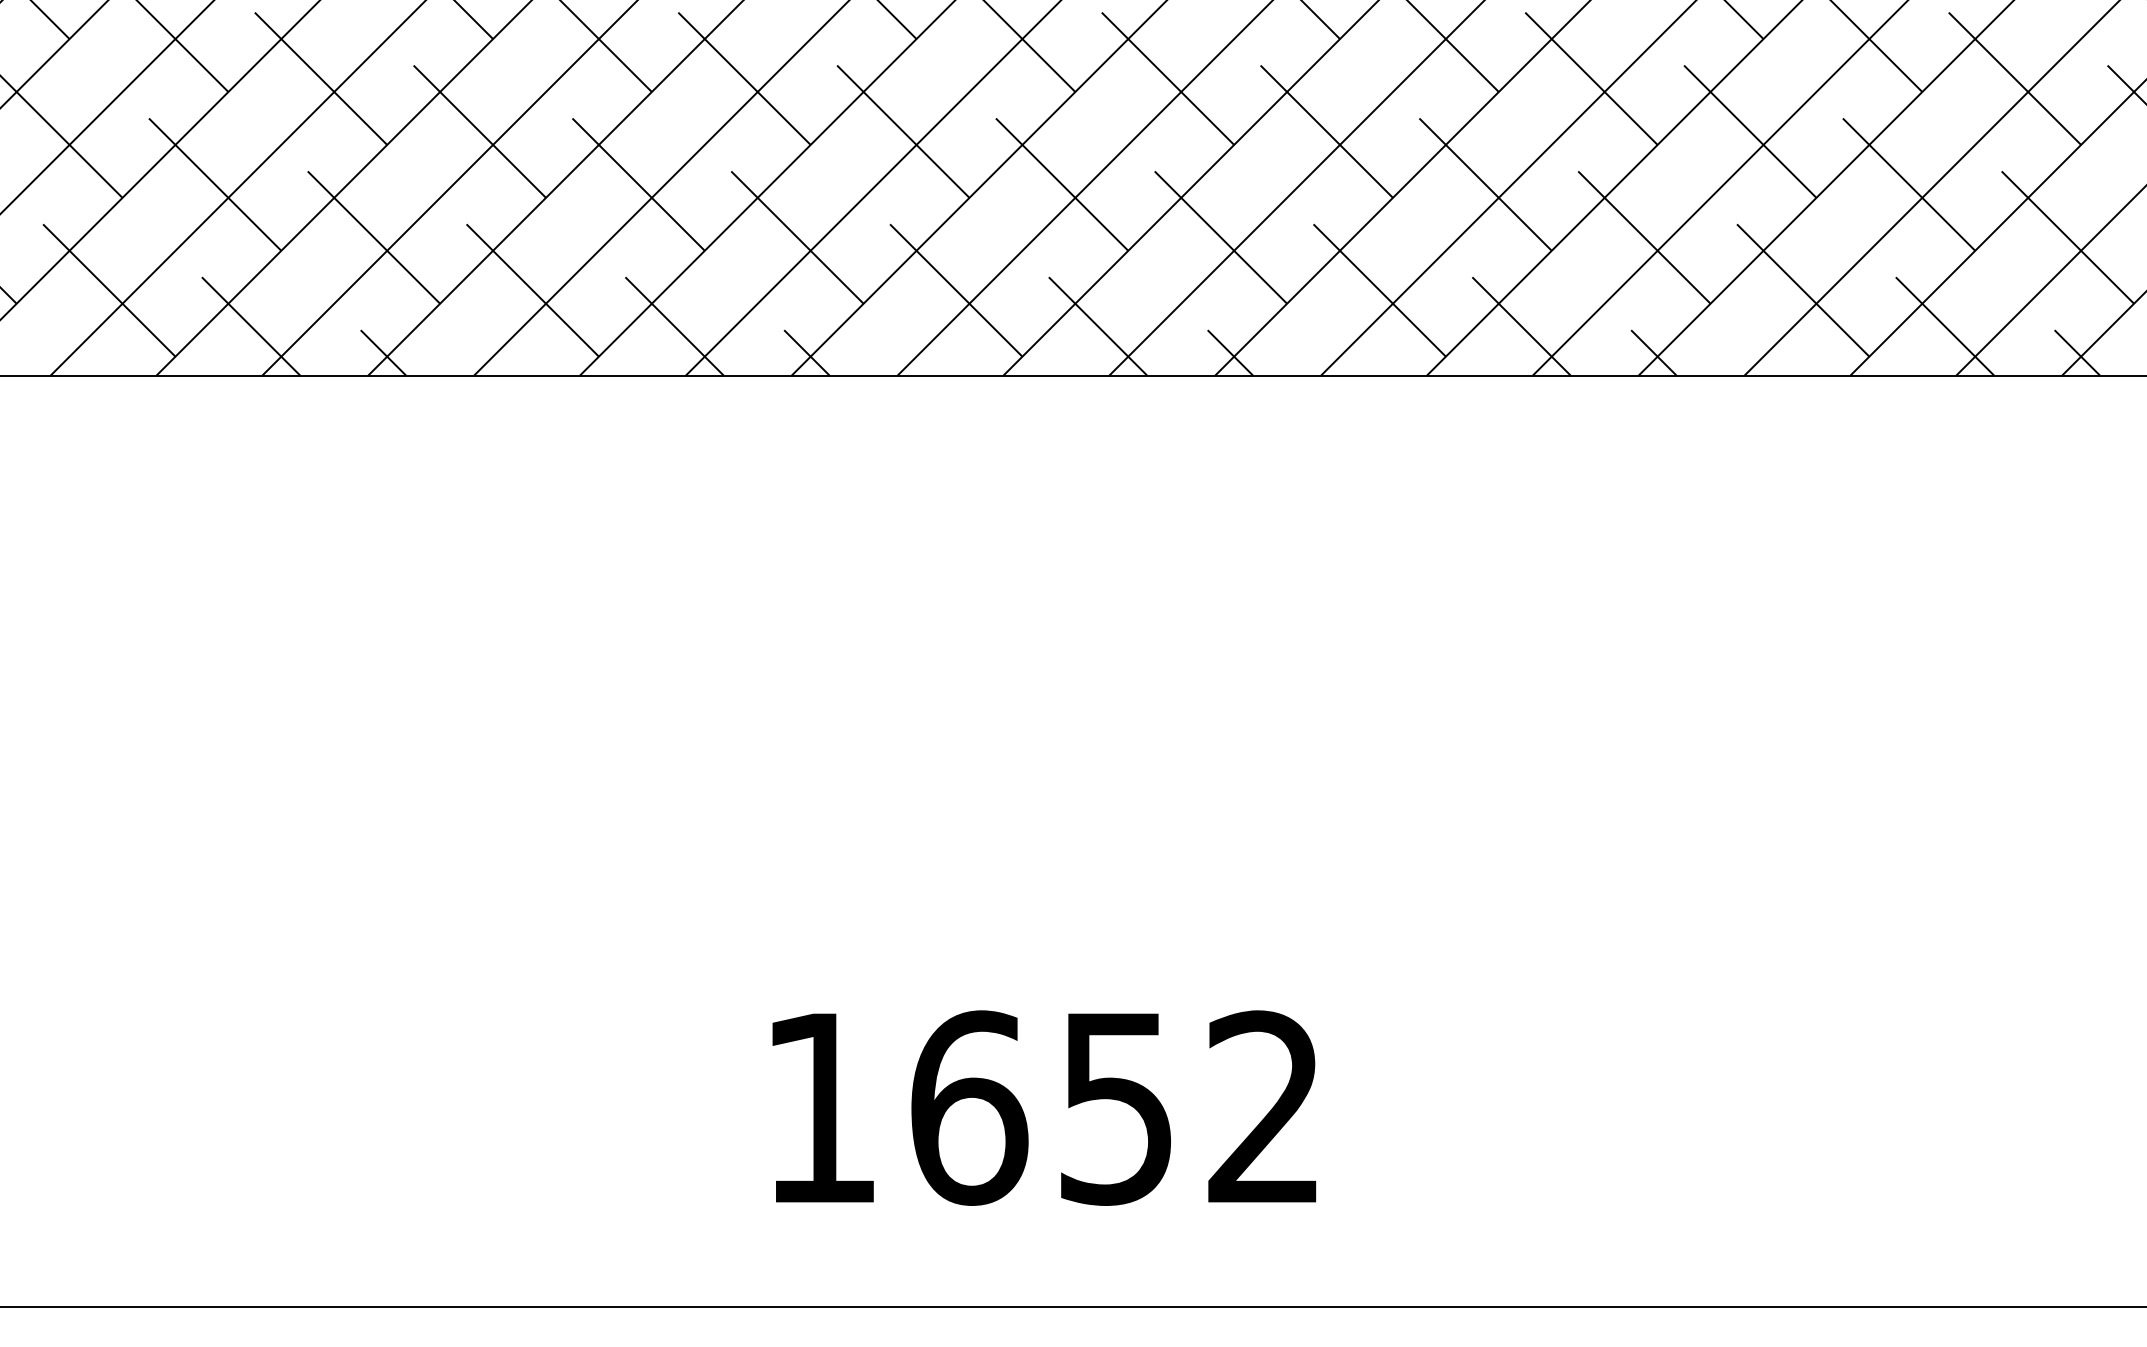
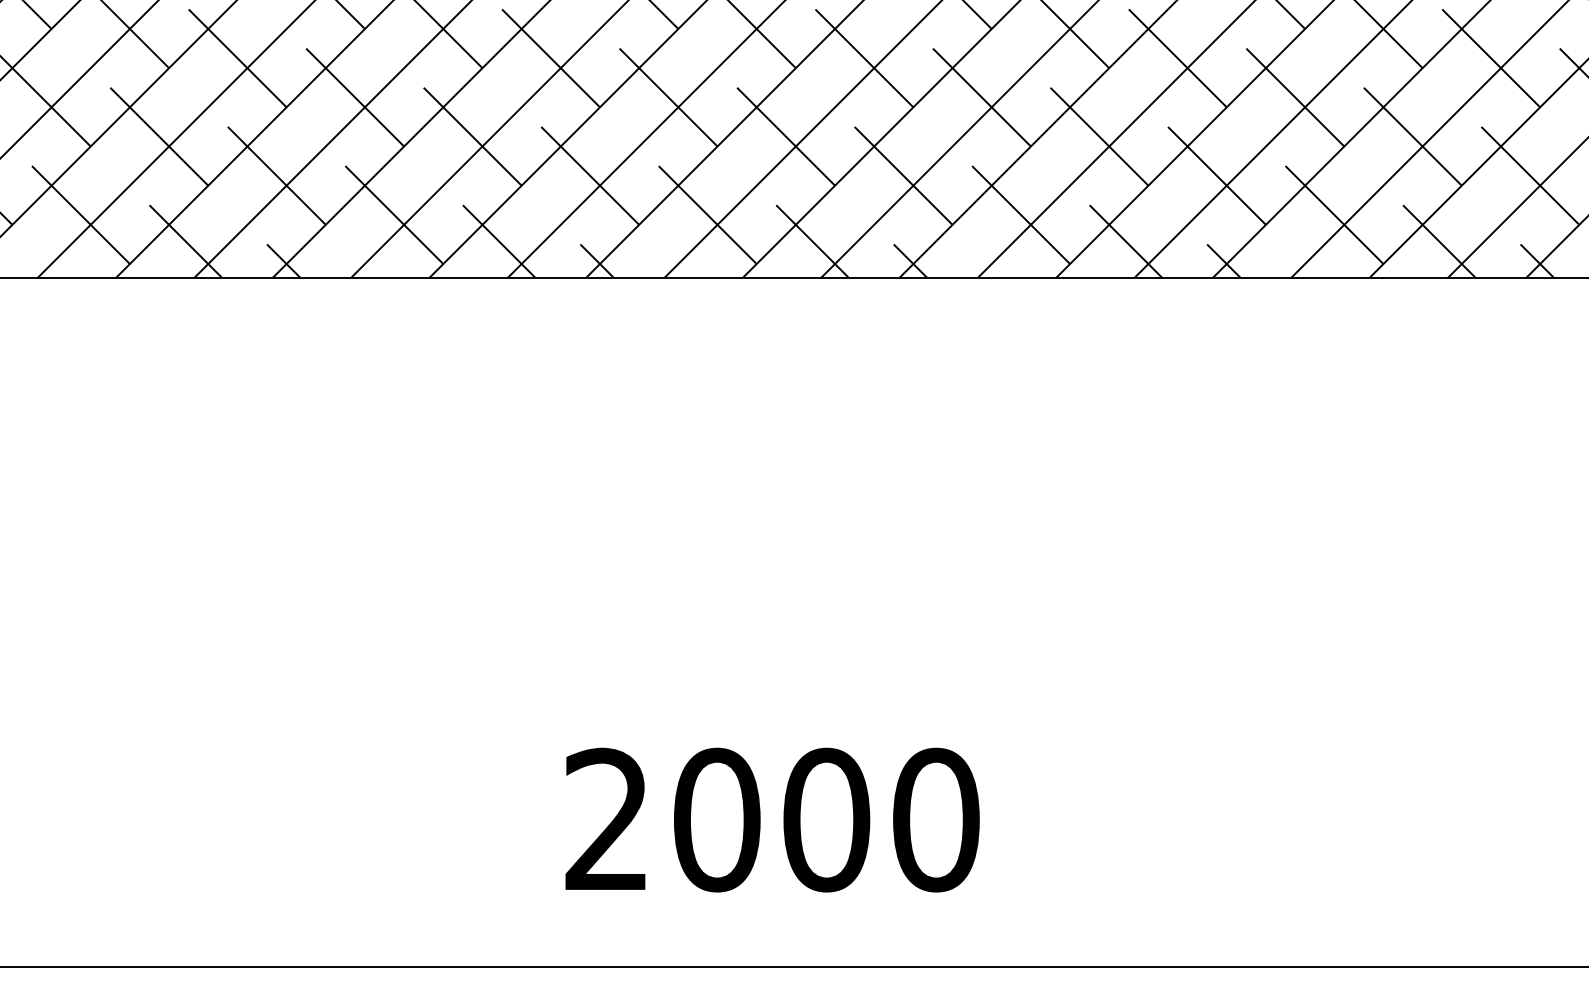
text: (1043, 1107) -> (772, 819), 1652 -> 2000

